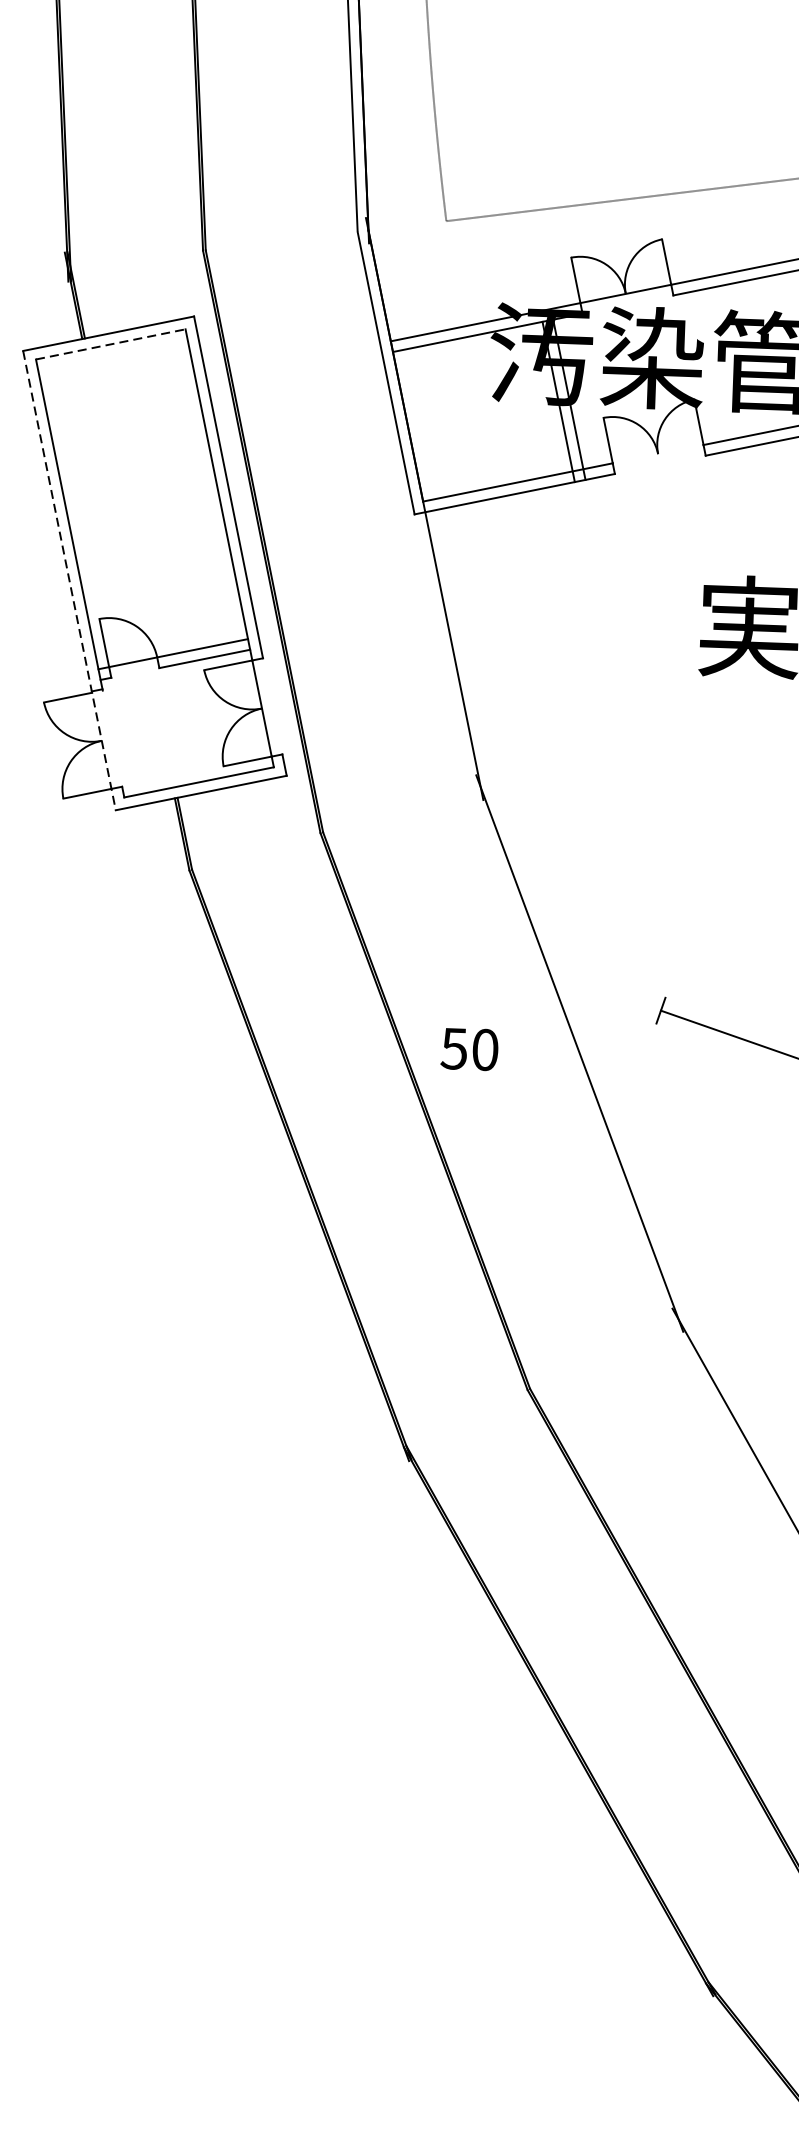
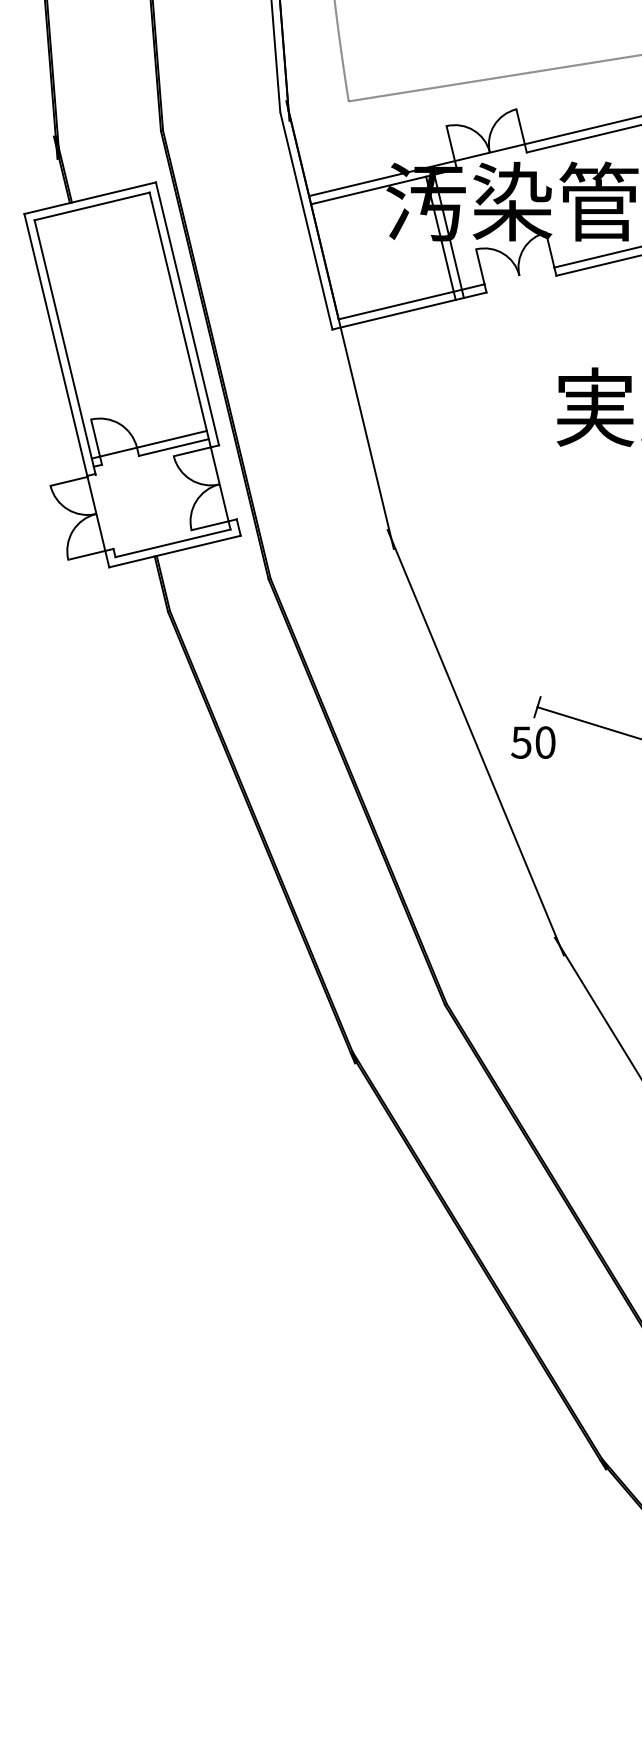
line: (111, 344) -> (92, 206), dashed -> solid
line: (69, 580) -> (66, 390), dashed -> solid
text: (469, 1049) -> (533, 742), moved

